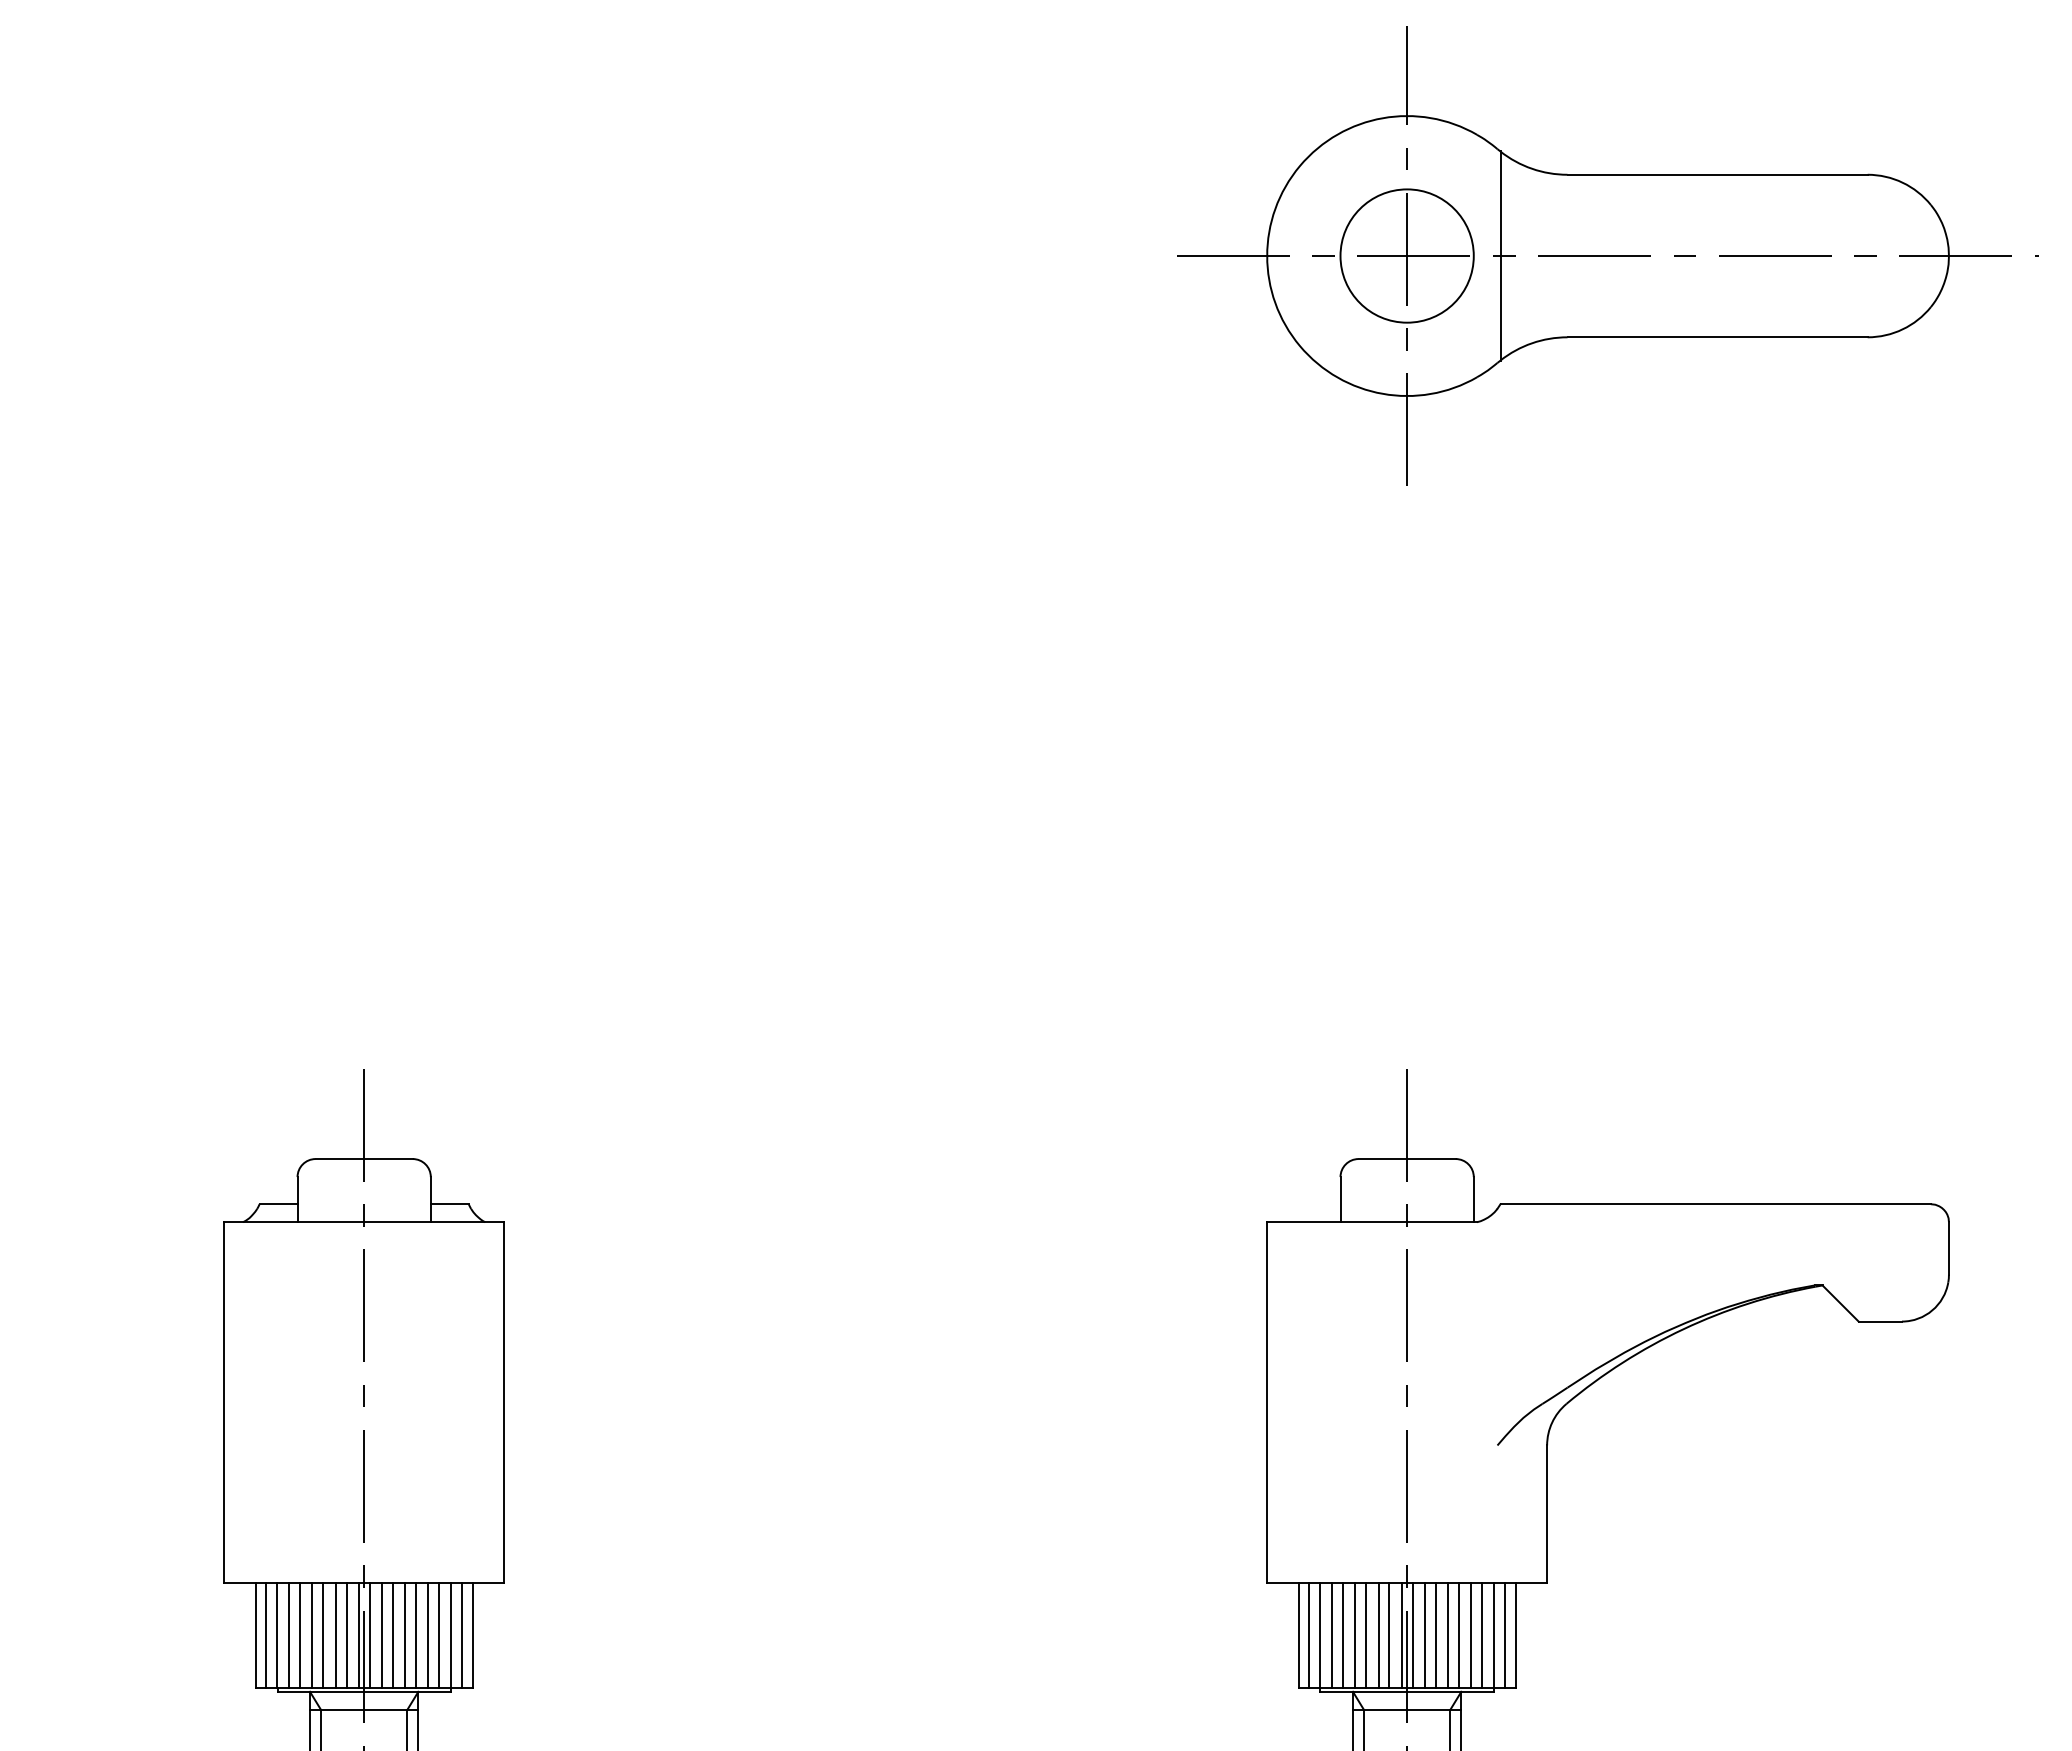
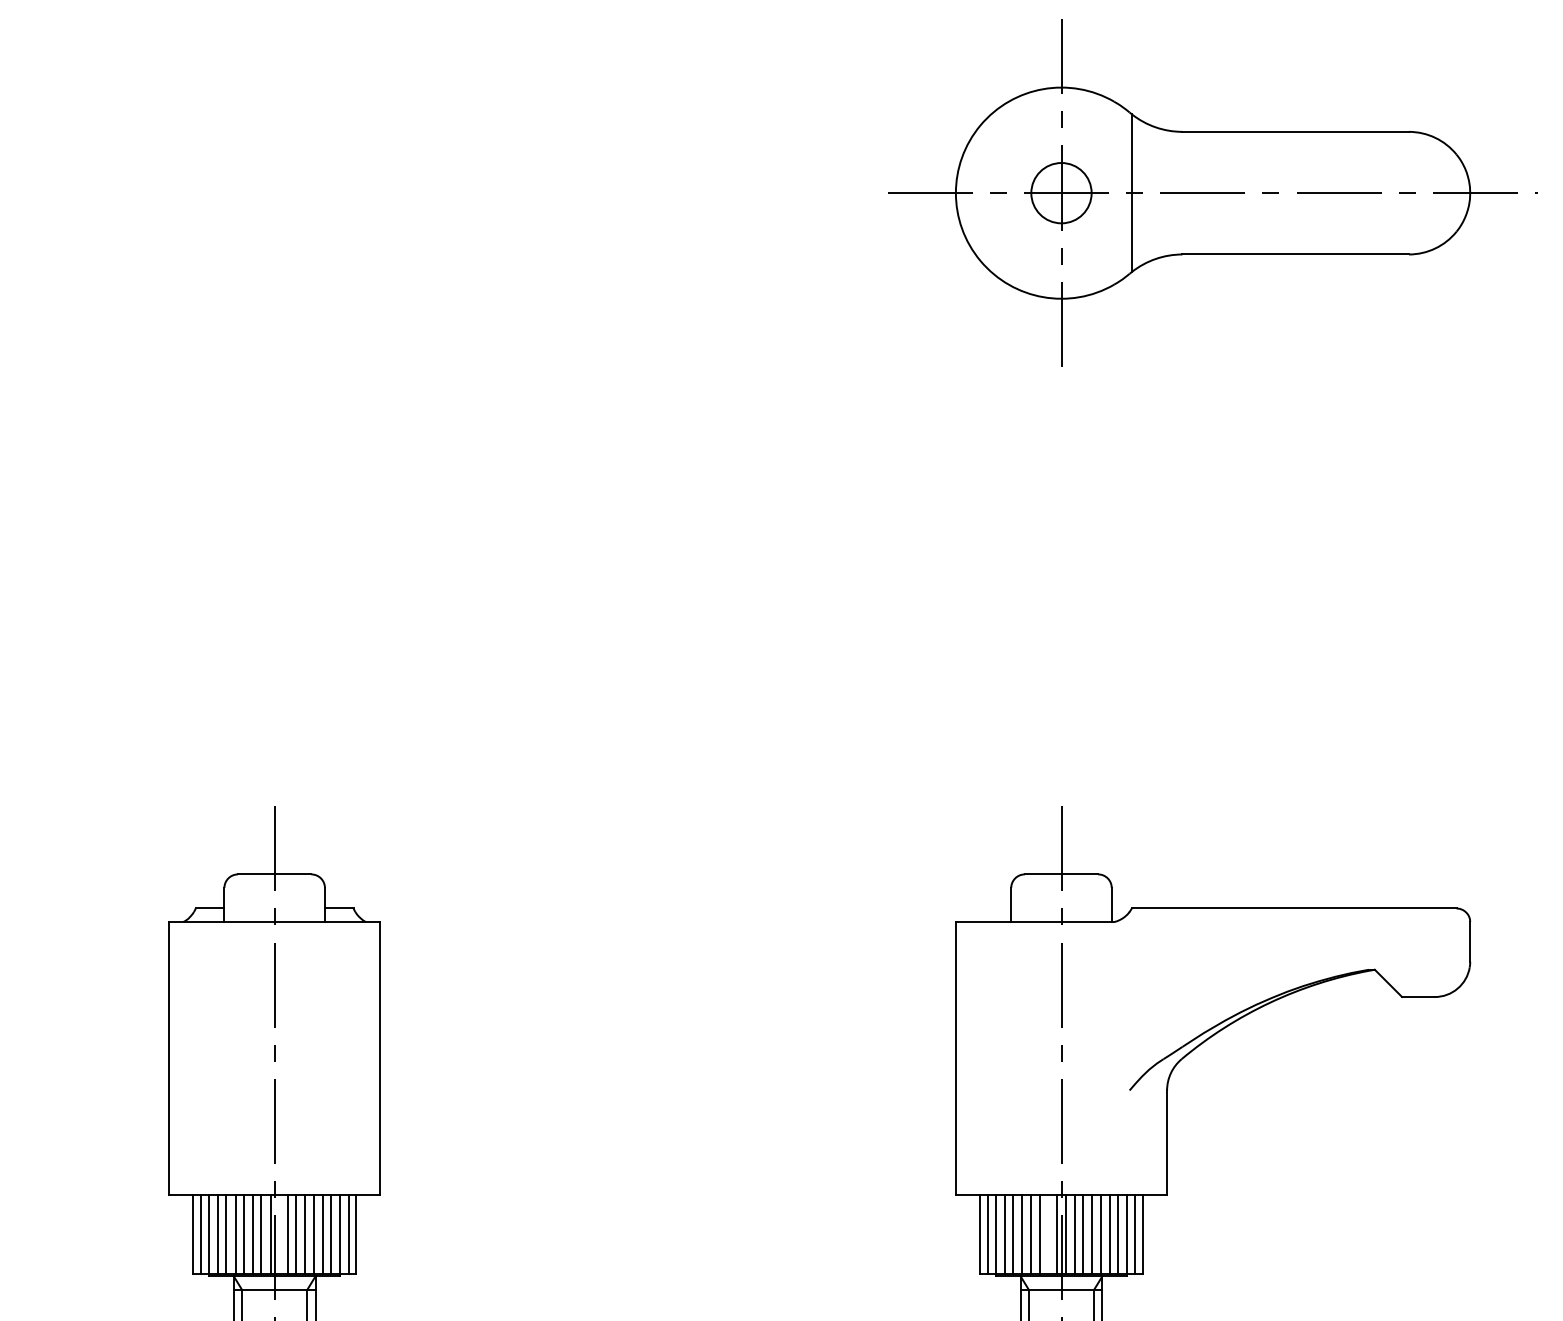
circle: (1406, 255) -> (1061, 192), size x0.6
line: (369, 1635) -> (278, 1233), removed
line: (1389, 1635) -> (1048, 1233), removed

